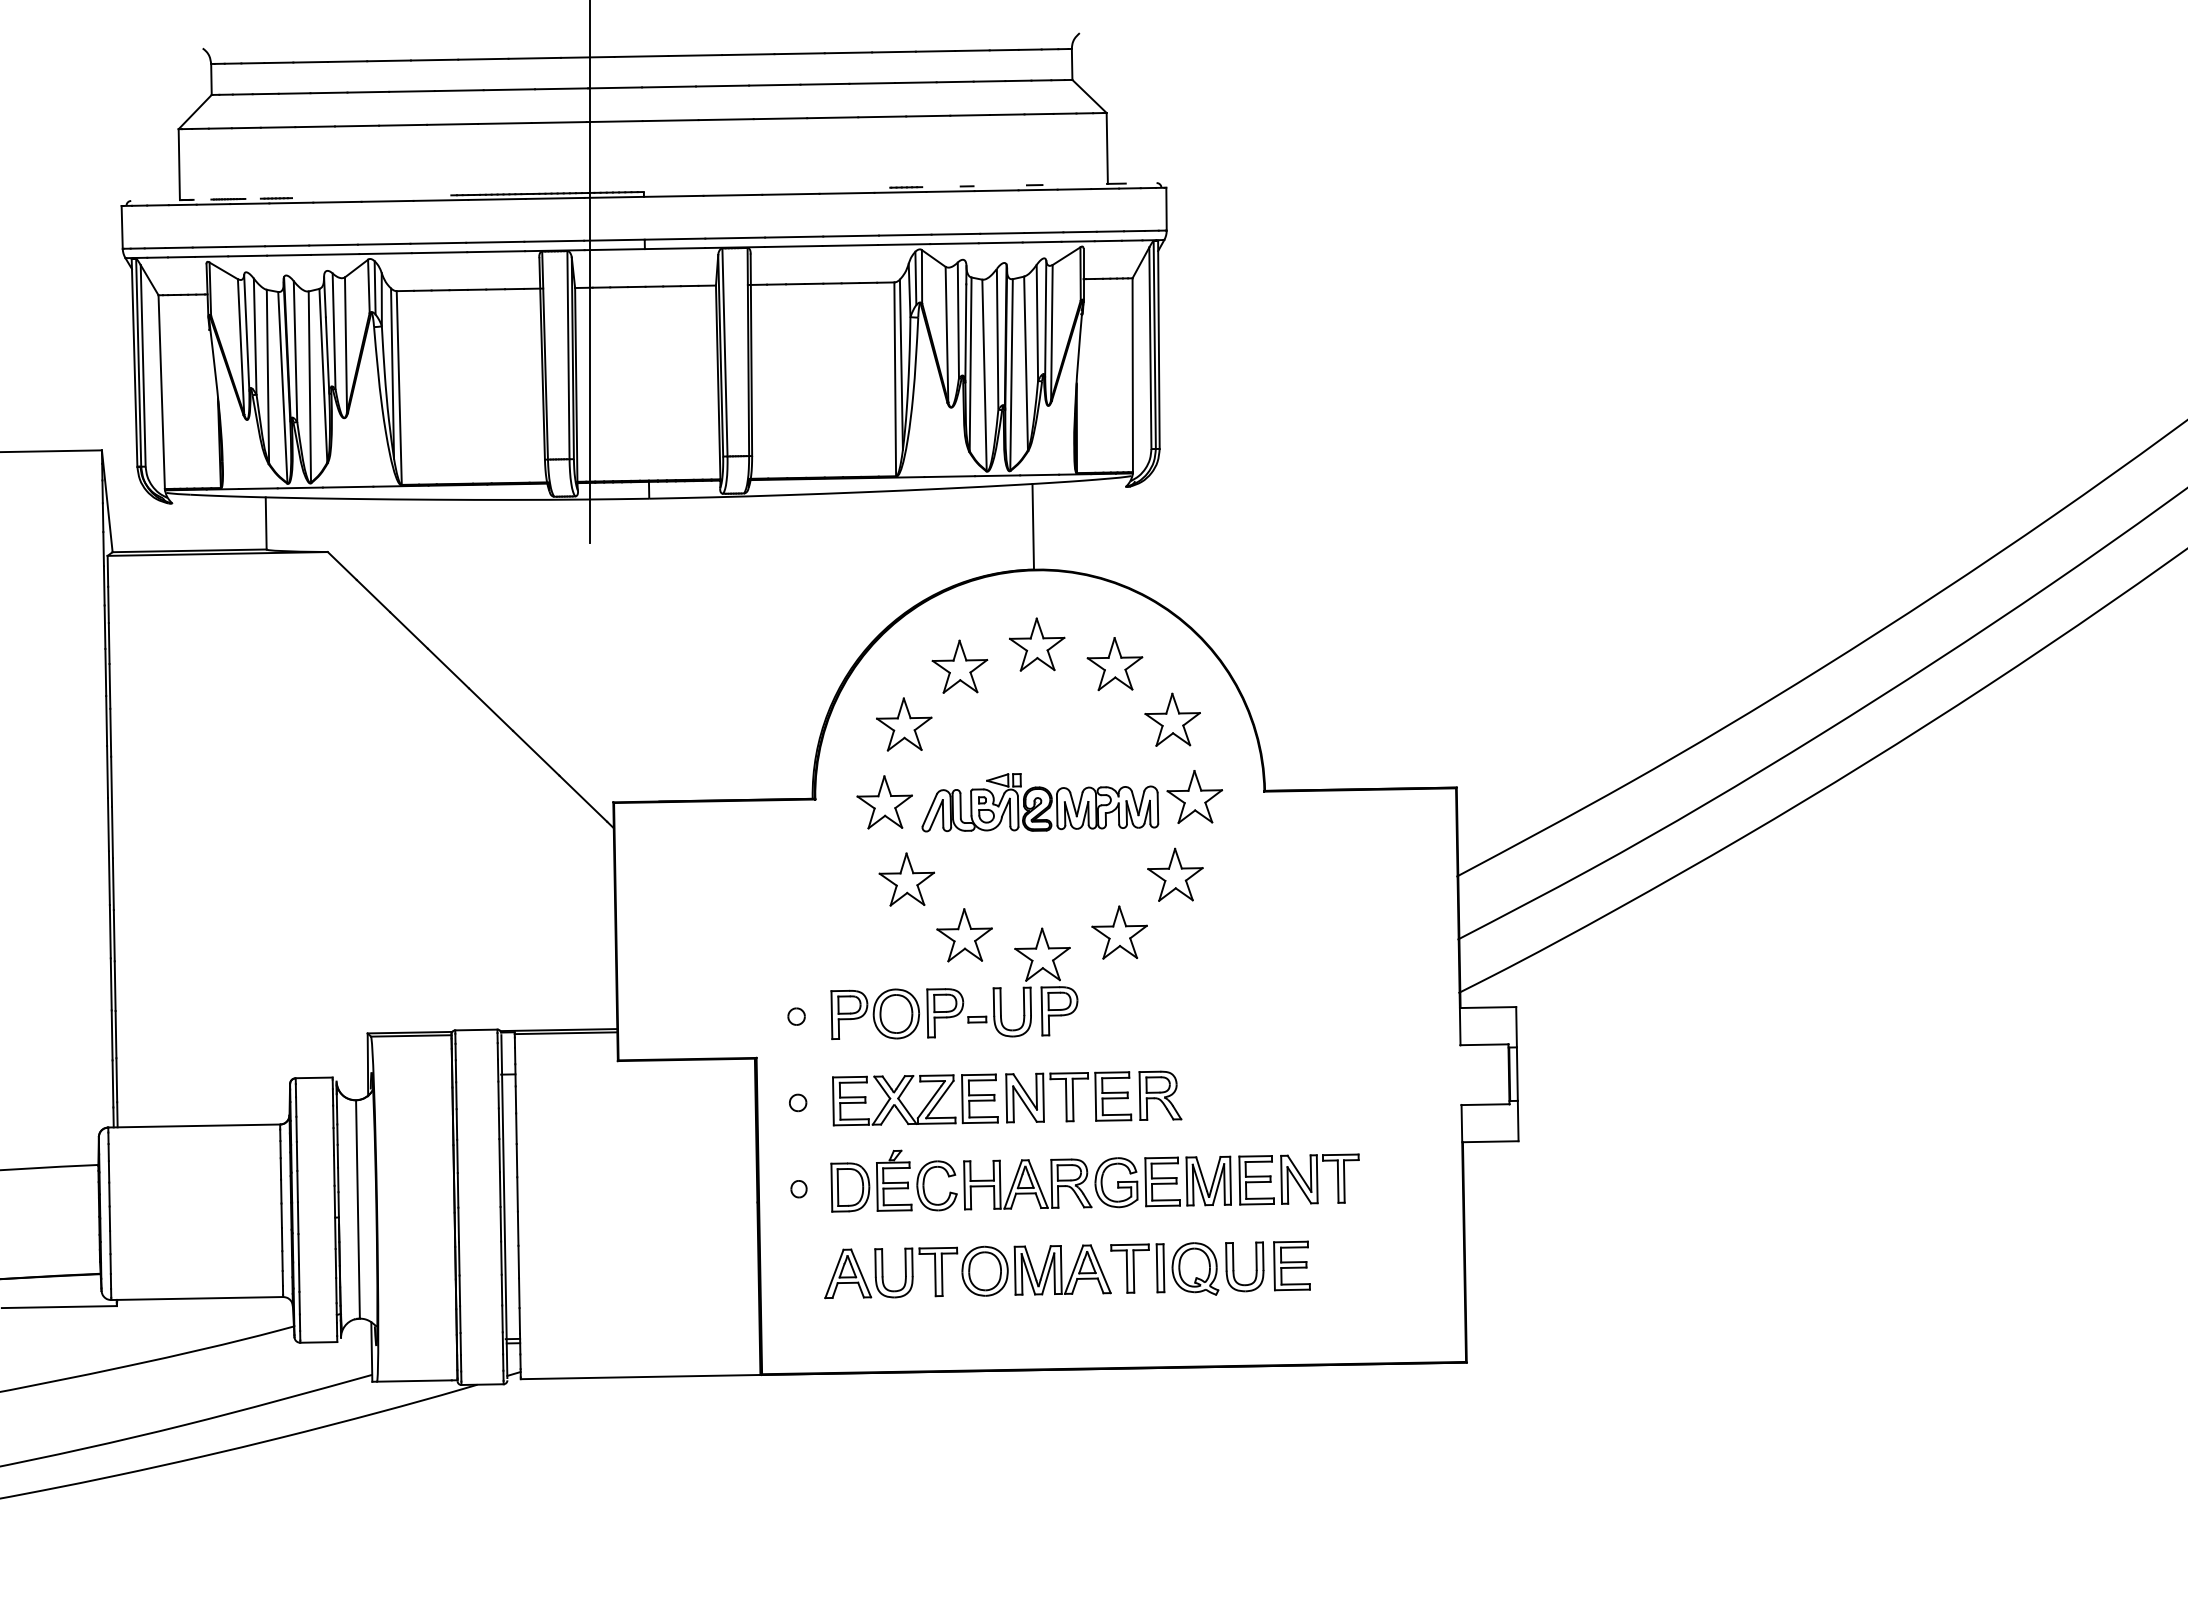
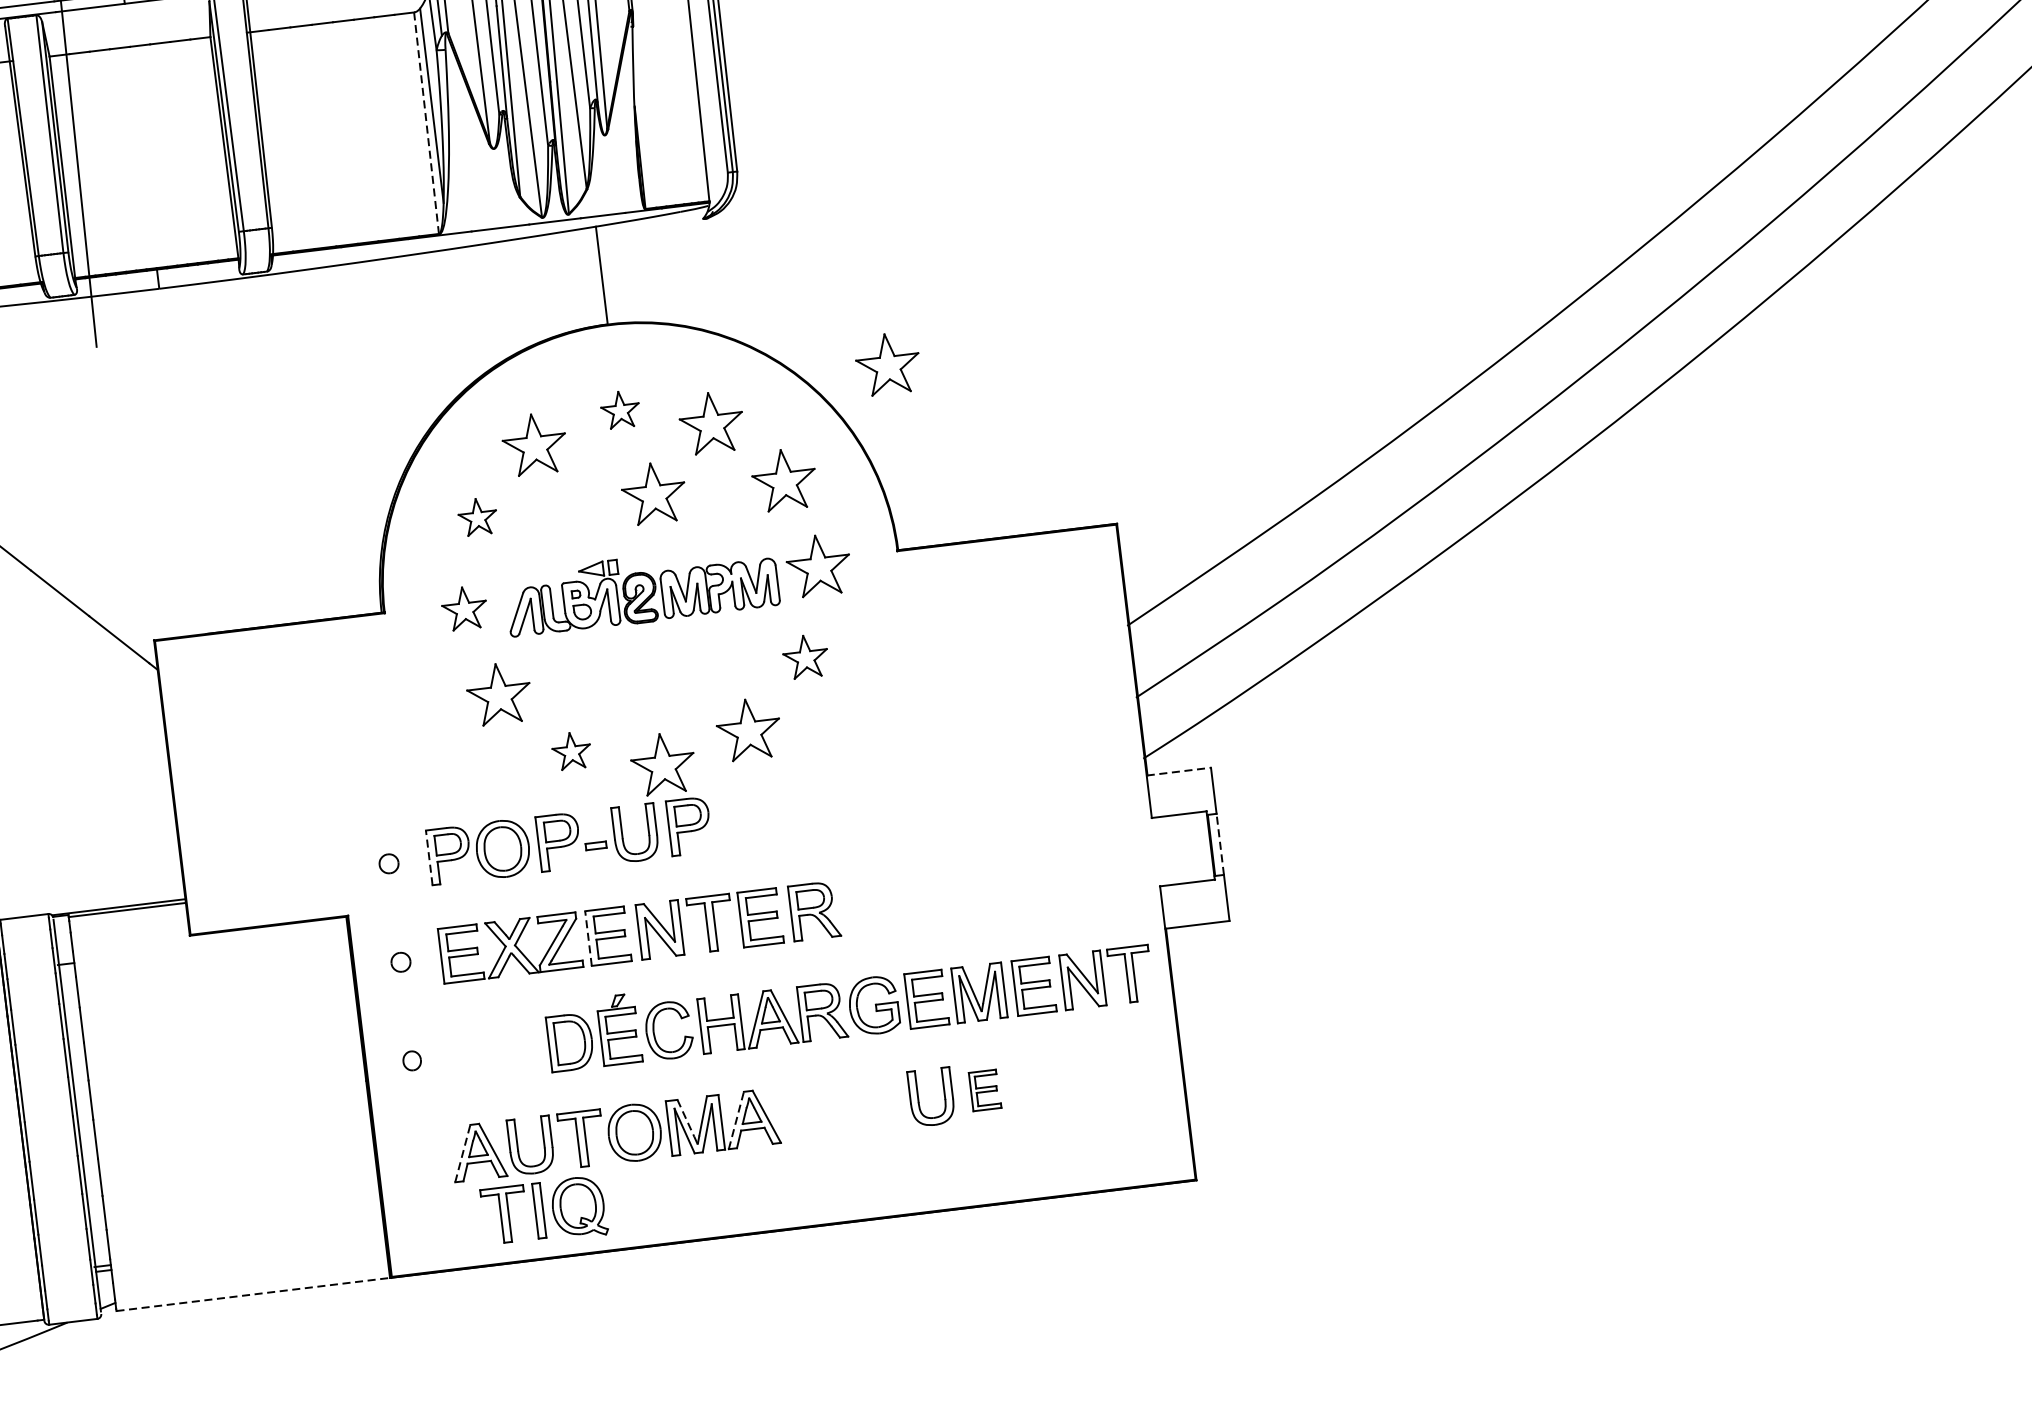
line: (895, 379) -> (426, 123), solid -> dashed
part: (1272, 628) -> (887, 363), added
part: (1037, 644) -> (620, 409), size x0.6
part: (1058, 719) -> (653, 492), added
part: (904, 724) -> (477, 516), size x0.6
part: (884, 802) -> (464, 608), size x0.7
part: (1175, 874) -> (805, 656), size x0.7
part: (964, 935) -> (571, 751), size x0.6
line: (1488, 1007) -> (1179, 771), solid -> dashed
line: (831, 1015) -> (428, 858), solid -> dashed
line: (1517, 1074) -> (1220, 844), solid -> dashed
line: (962, 1099) -> (588, 938), solid -> dashed
part: (1094, 1180) -> (848, 1005), moved
line: (1030, 1263) -> (685, 1118), solid -> dashed
part: (1291, 1265) -> (984, 1089), size x0.7
part: (1164, 1268) -> (543, 1210), moved
line: (1074, 1269) -> (736, 1120), solid -> dashed
line: (834, 1273) -> (462, 1153), solid -> dashed
line: (640, 1377) -> (253, 1294), solid -> dashed

